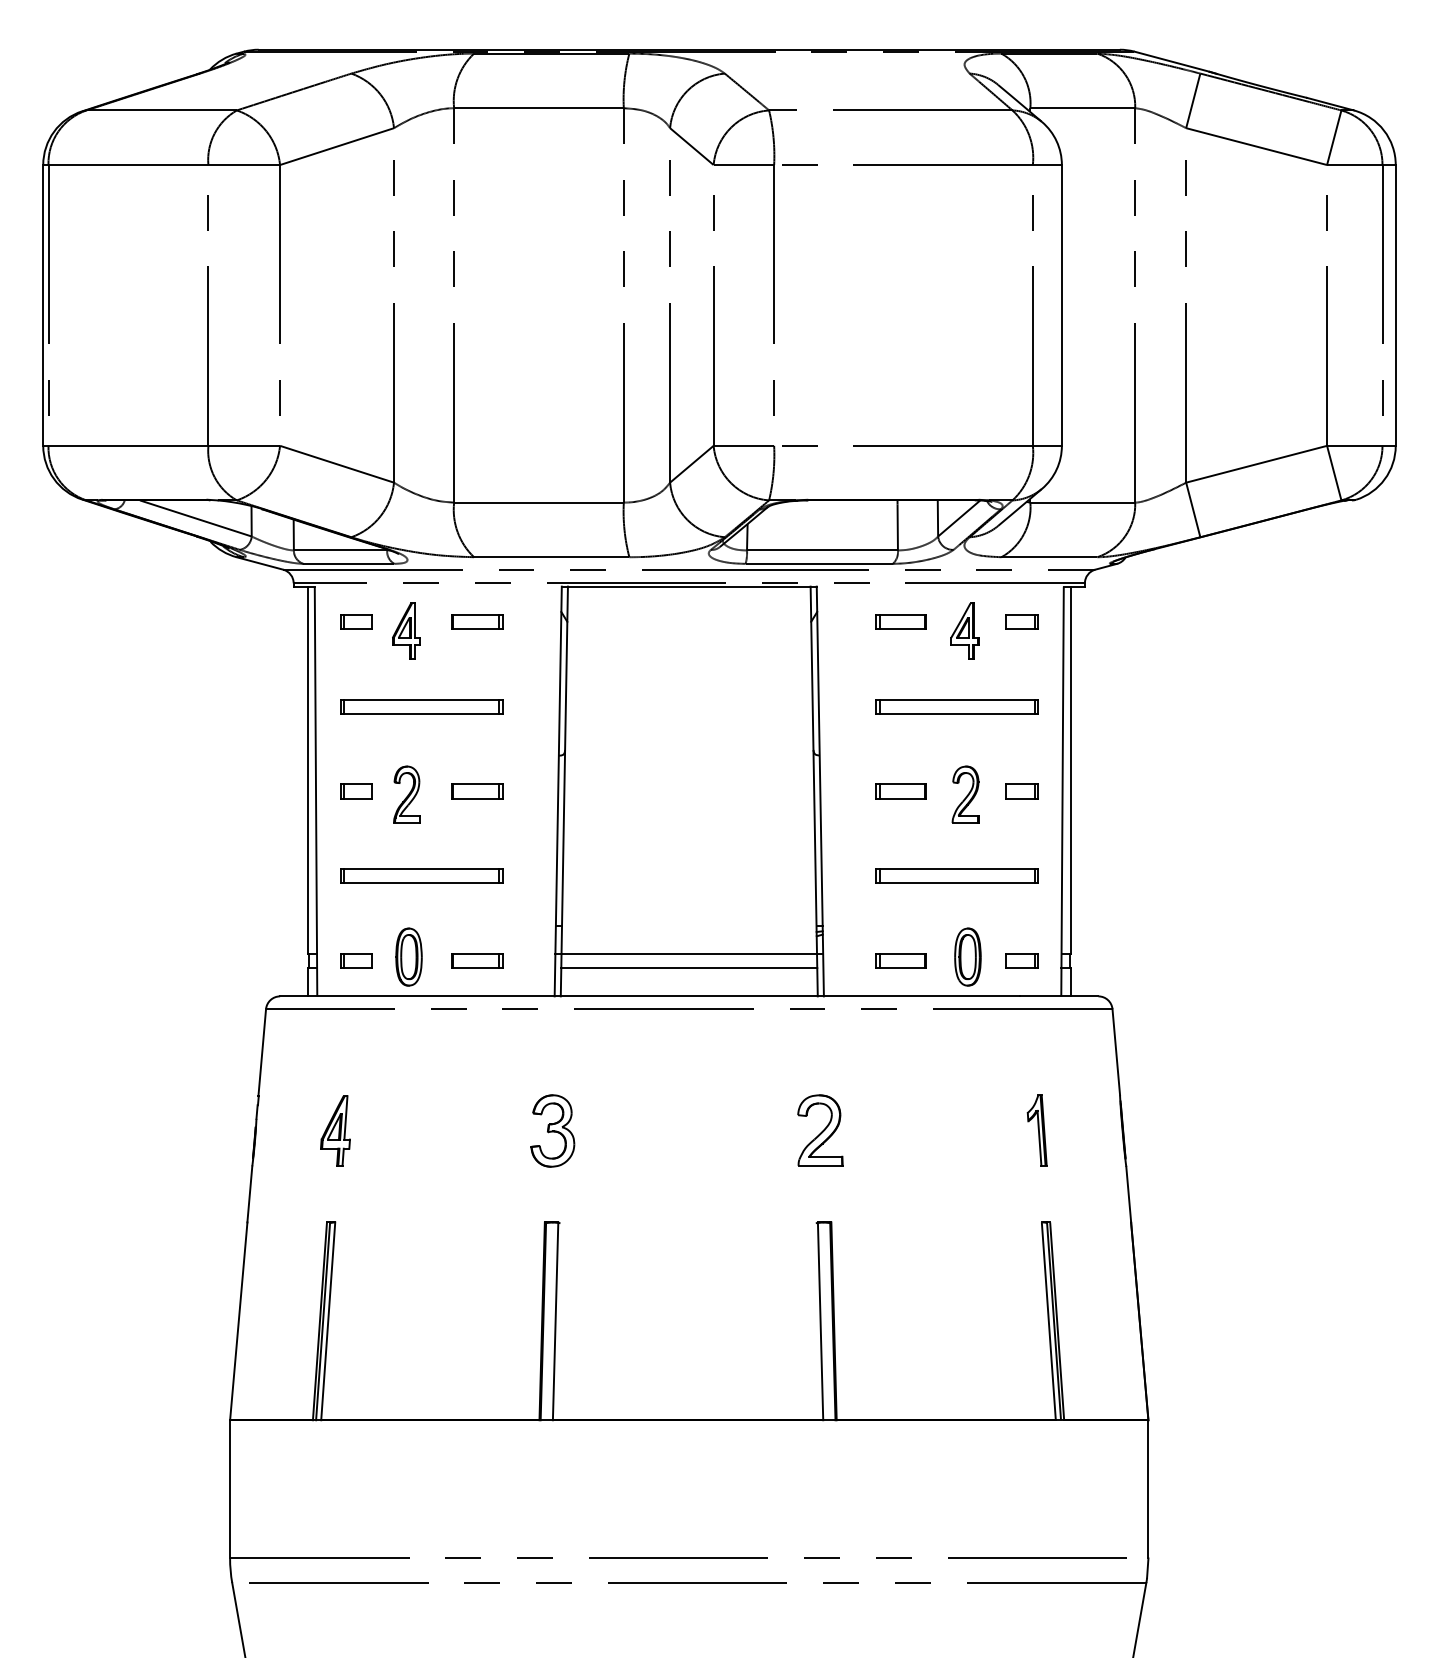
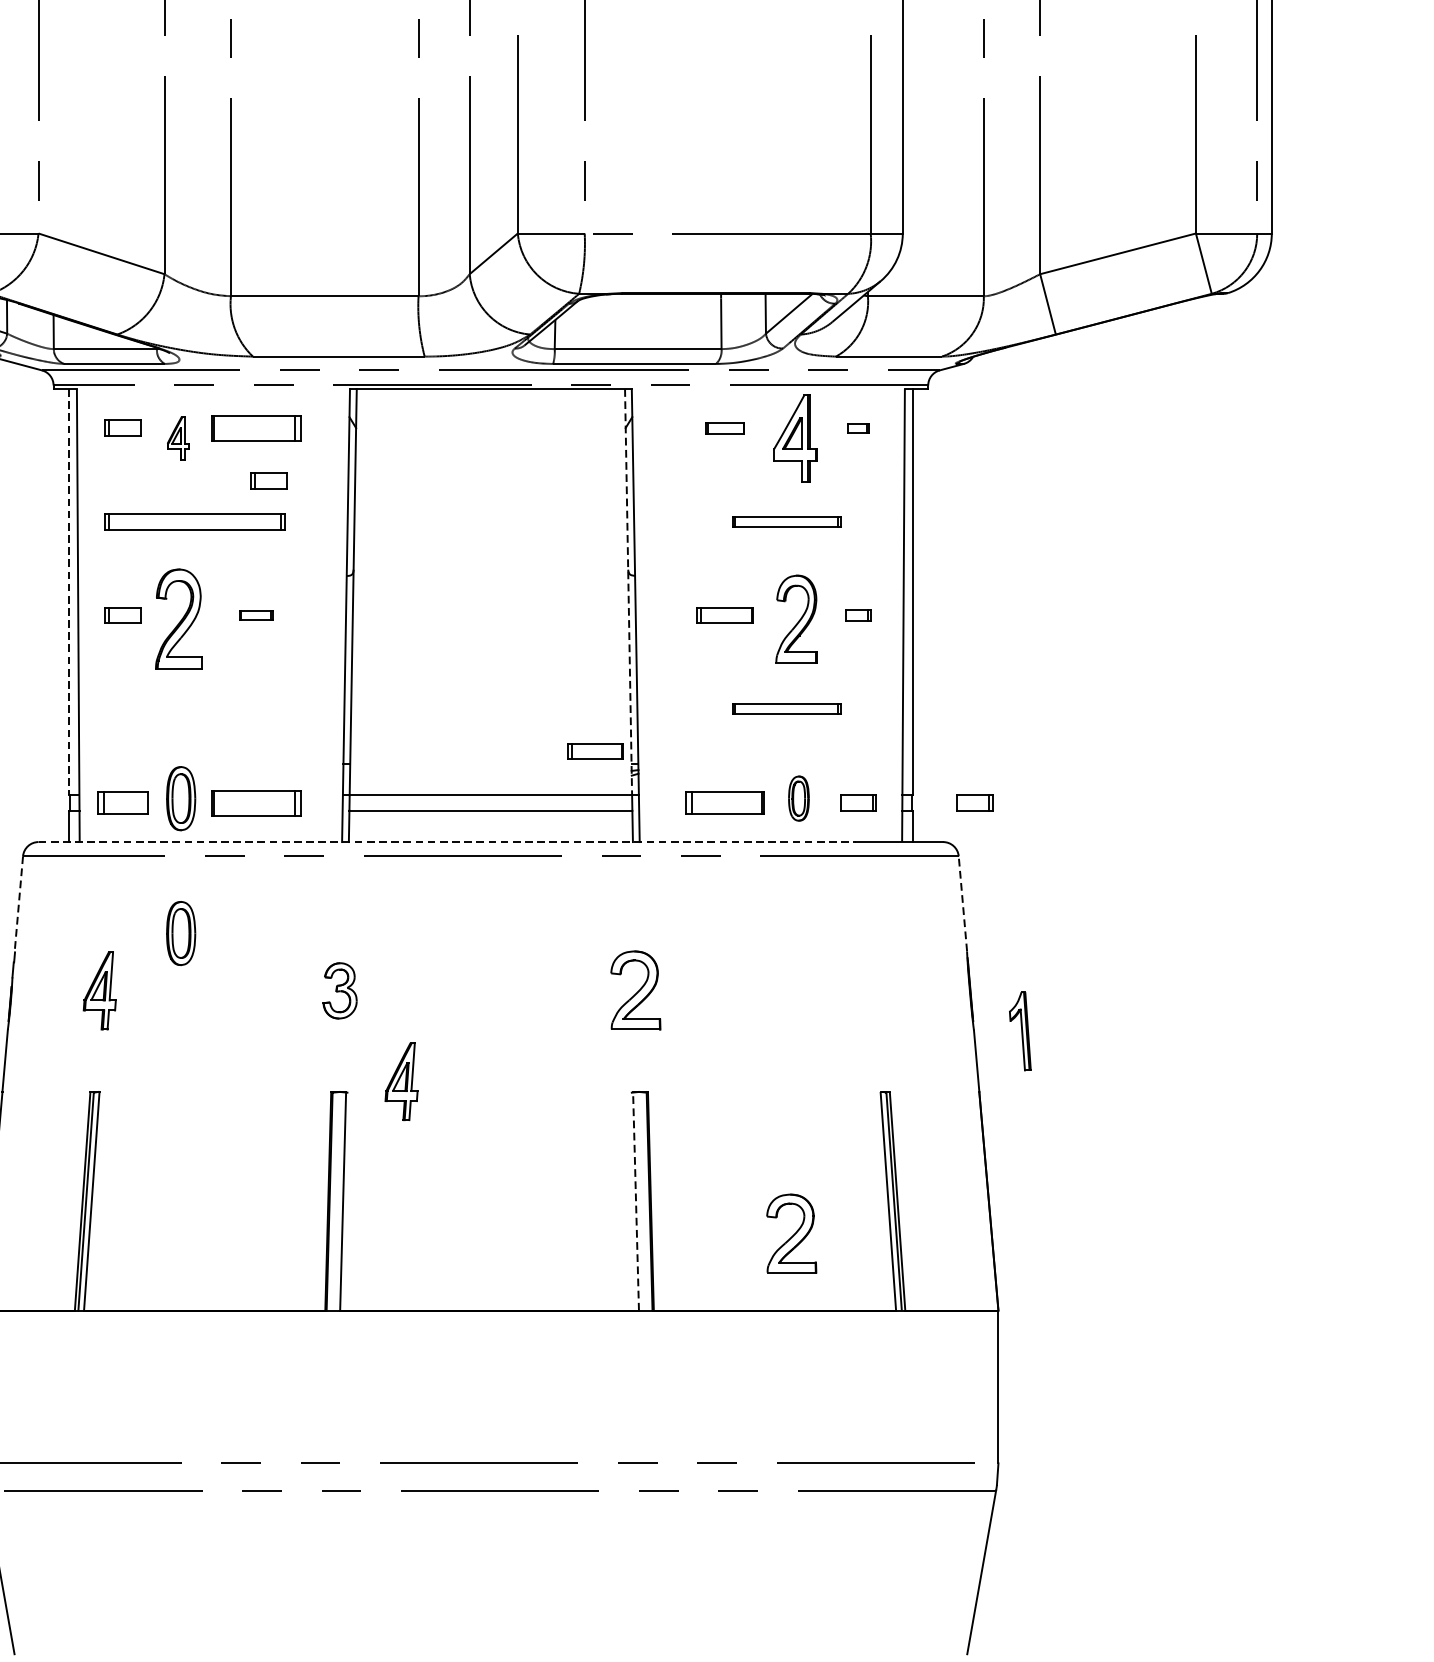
part: (477, 621) -> (256, 427), size x1.6
part: (900, 621) -> (724, 427), size x0.7
part: (1021, 621) -> (858, 427), size x0.6
part: (406, 630) -> (178, 437), size x0.7
part: (964, 630) -> (795, 437), size x1.4
part: (488, 669) -> (268, 480), added
part: (956, 706) -> (786, 521), size x0.6
line: (307, 770) -> (68, 592), solid -> dashed
line: (813, 770) -> (628, 592), solid -> dashed
part: (477, 791) -> (256, 615), size x0.6
part: (1021, 791) -> (858, 615), size x0.7
part: (406, 794) -> (178, 618), size x1.6
part: (965, 794) -> (796, 618), size x1.4
part: (421, 875) -> (194, 708), removed
part: (956, 875) -> (786, 708), size x0.6
part: (783, 914) -> (595, 751), added
part: (967, 956) -> (798, 797), size x0.7
part: (356, 960) -> (123, 802), size x1.4
part: (477, 960) -> (256, 802), size x1.6
part: (900, 960) -> (724, 802), size x1.4
part: (1126, 960) -> (974, 802), added
line: (649, 996) -> (446, 842), solid -> dashed
line: (1116, 1051) -> (963, 902), solid -> dashed
line: (262, 1052) -> (19, 904), solid -> dashed
part: (408, 1078) -> (180, 932), added
part: (552, 1130) -> (339, 990), size x0.7
part: (1036, 1130) -> (1019, 1031), moved
part: (608, 1212) -> (401, 1080), added
line: (820, 1321) -> (635, 1201), solid -> dashed
part: (961, 1350) -> (791, 1233), added

